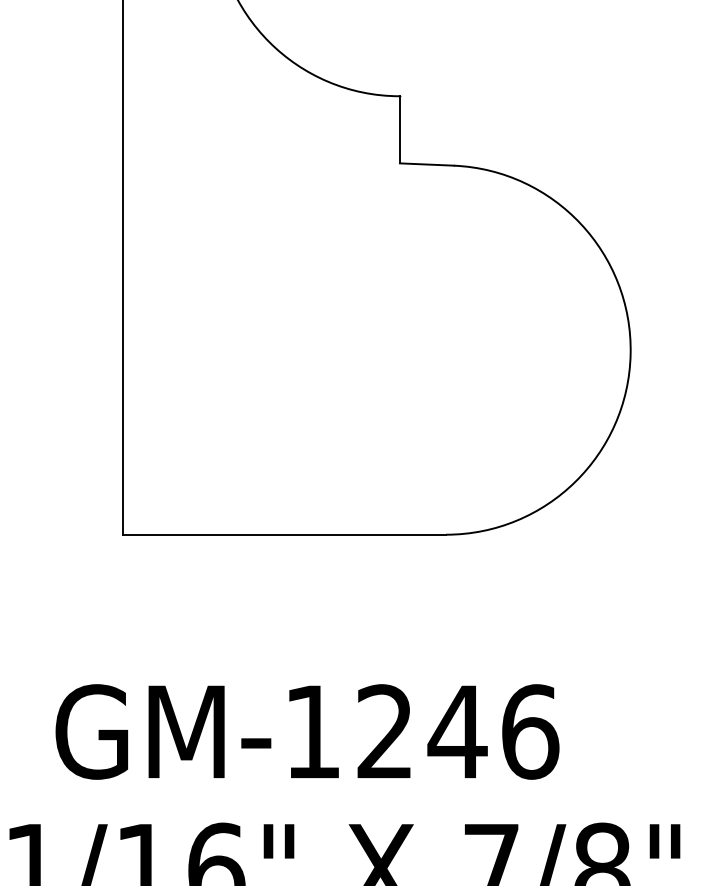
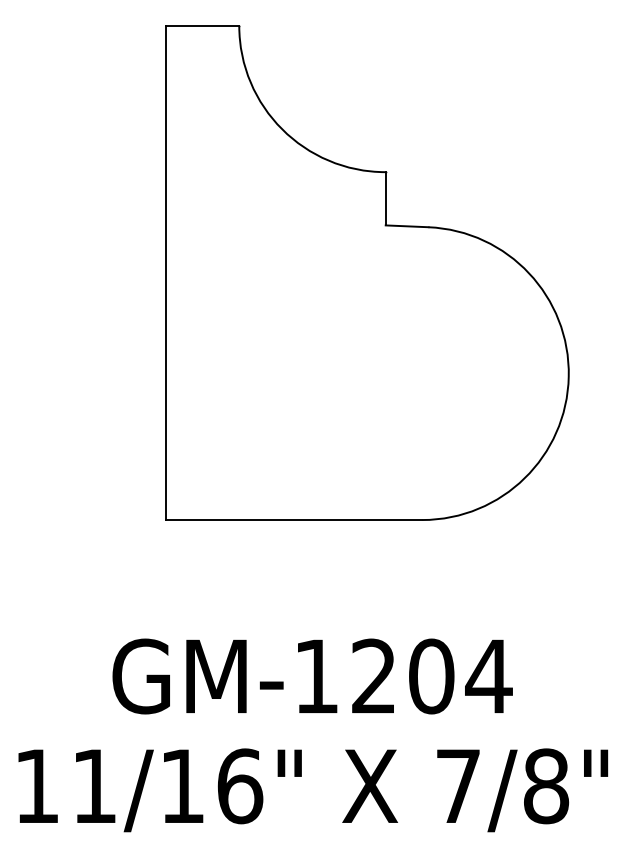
text: (492, 731) -> (459, 676), GM-1246 -> GM-1204

